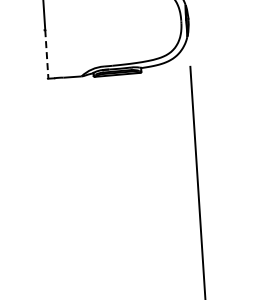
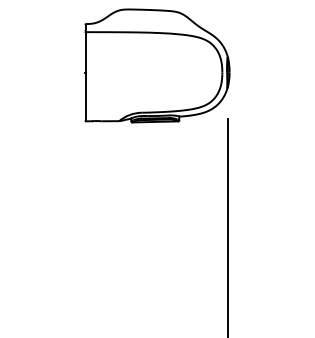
line: (47, 54) -> (86, 97), dashed -> solid

